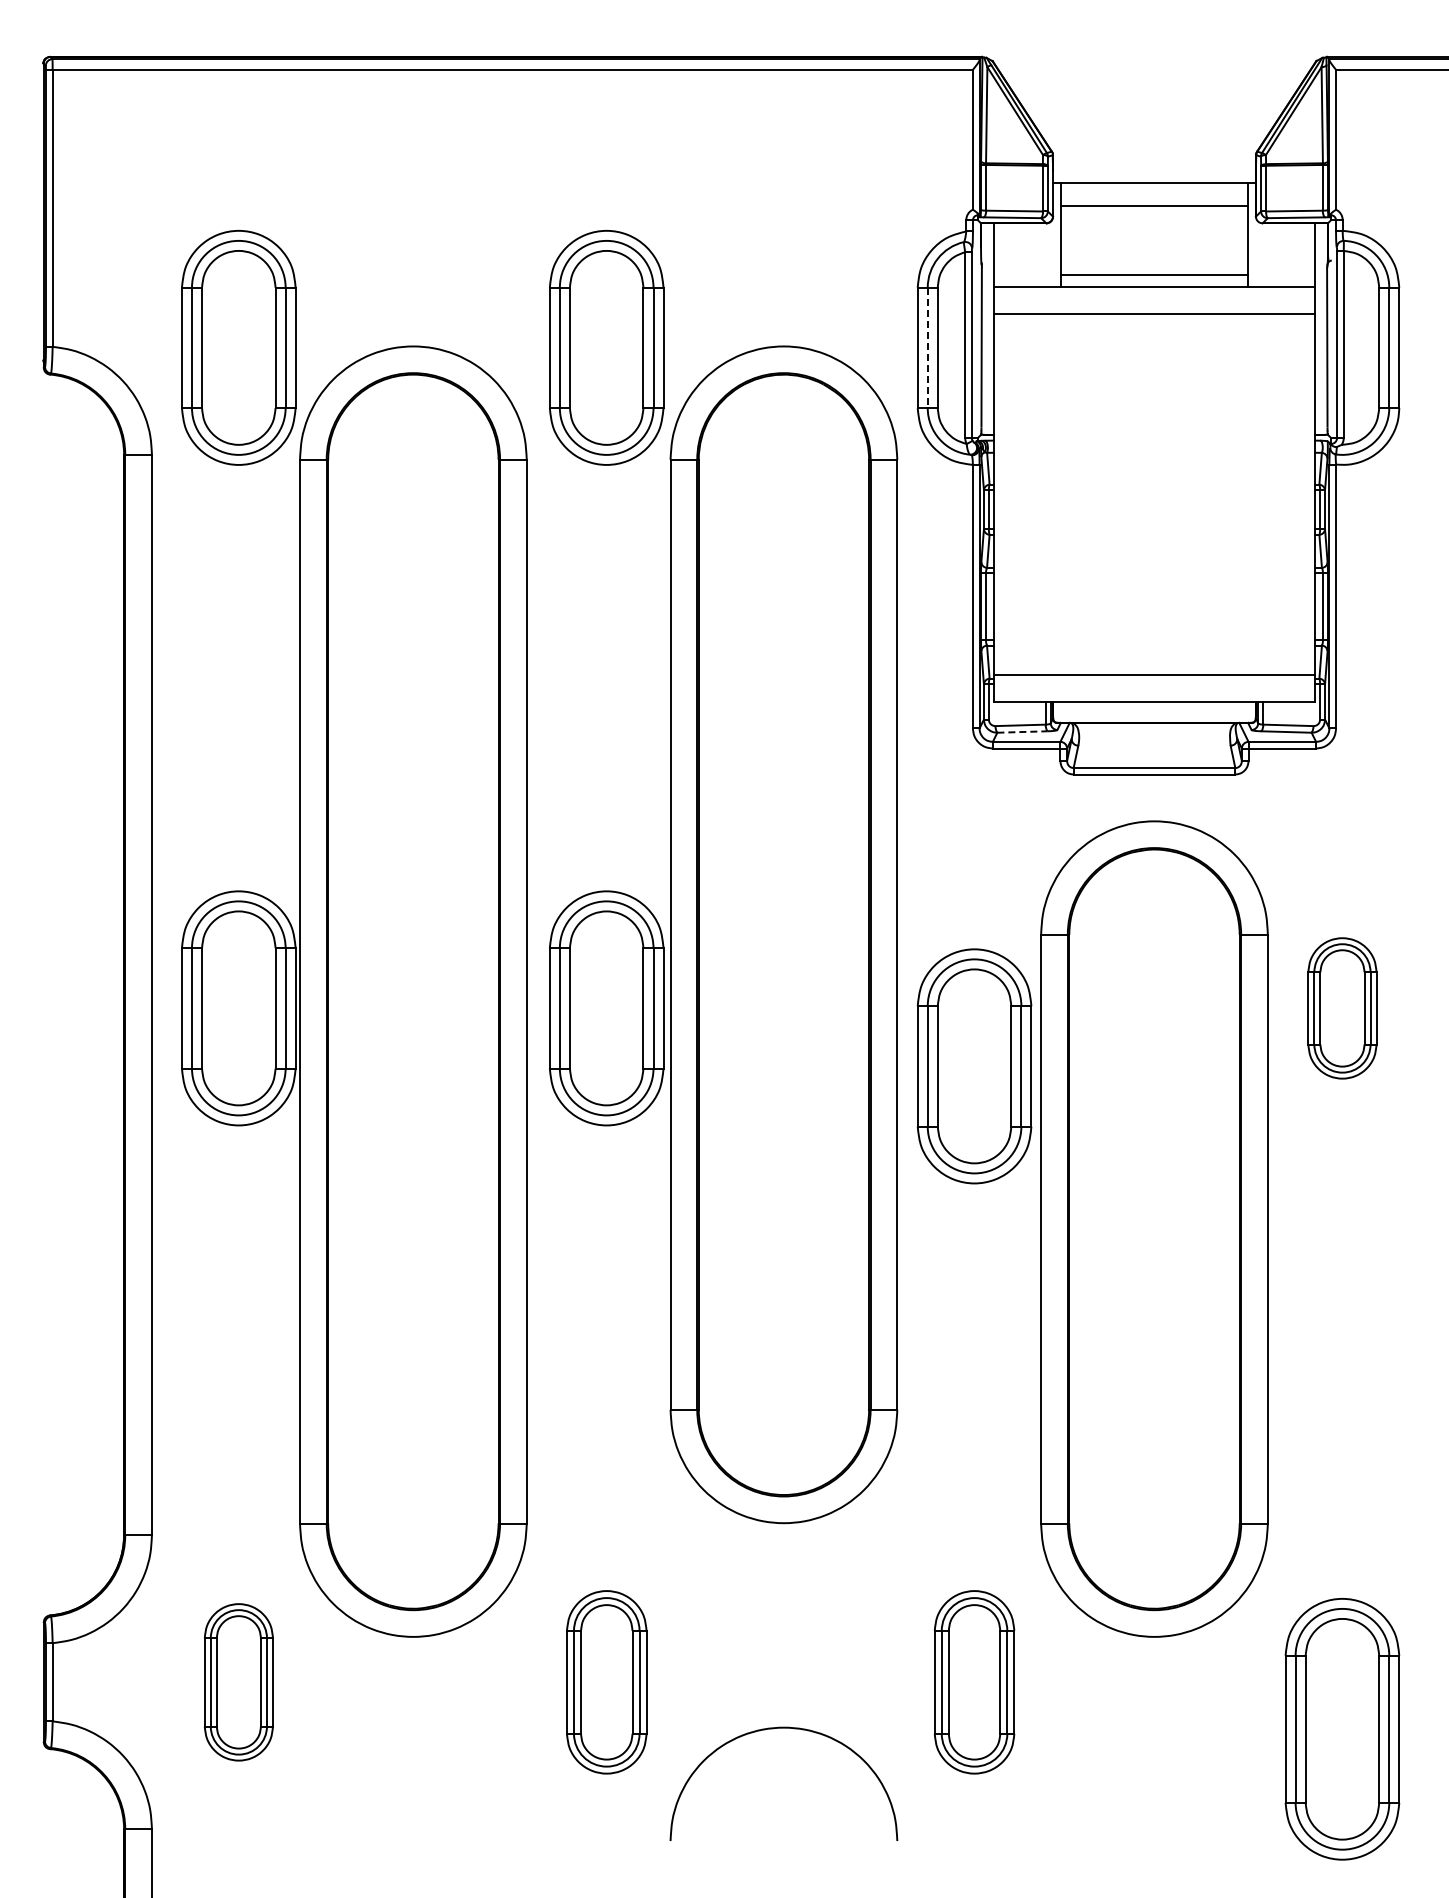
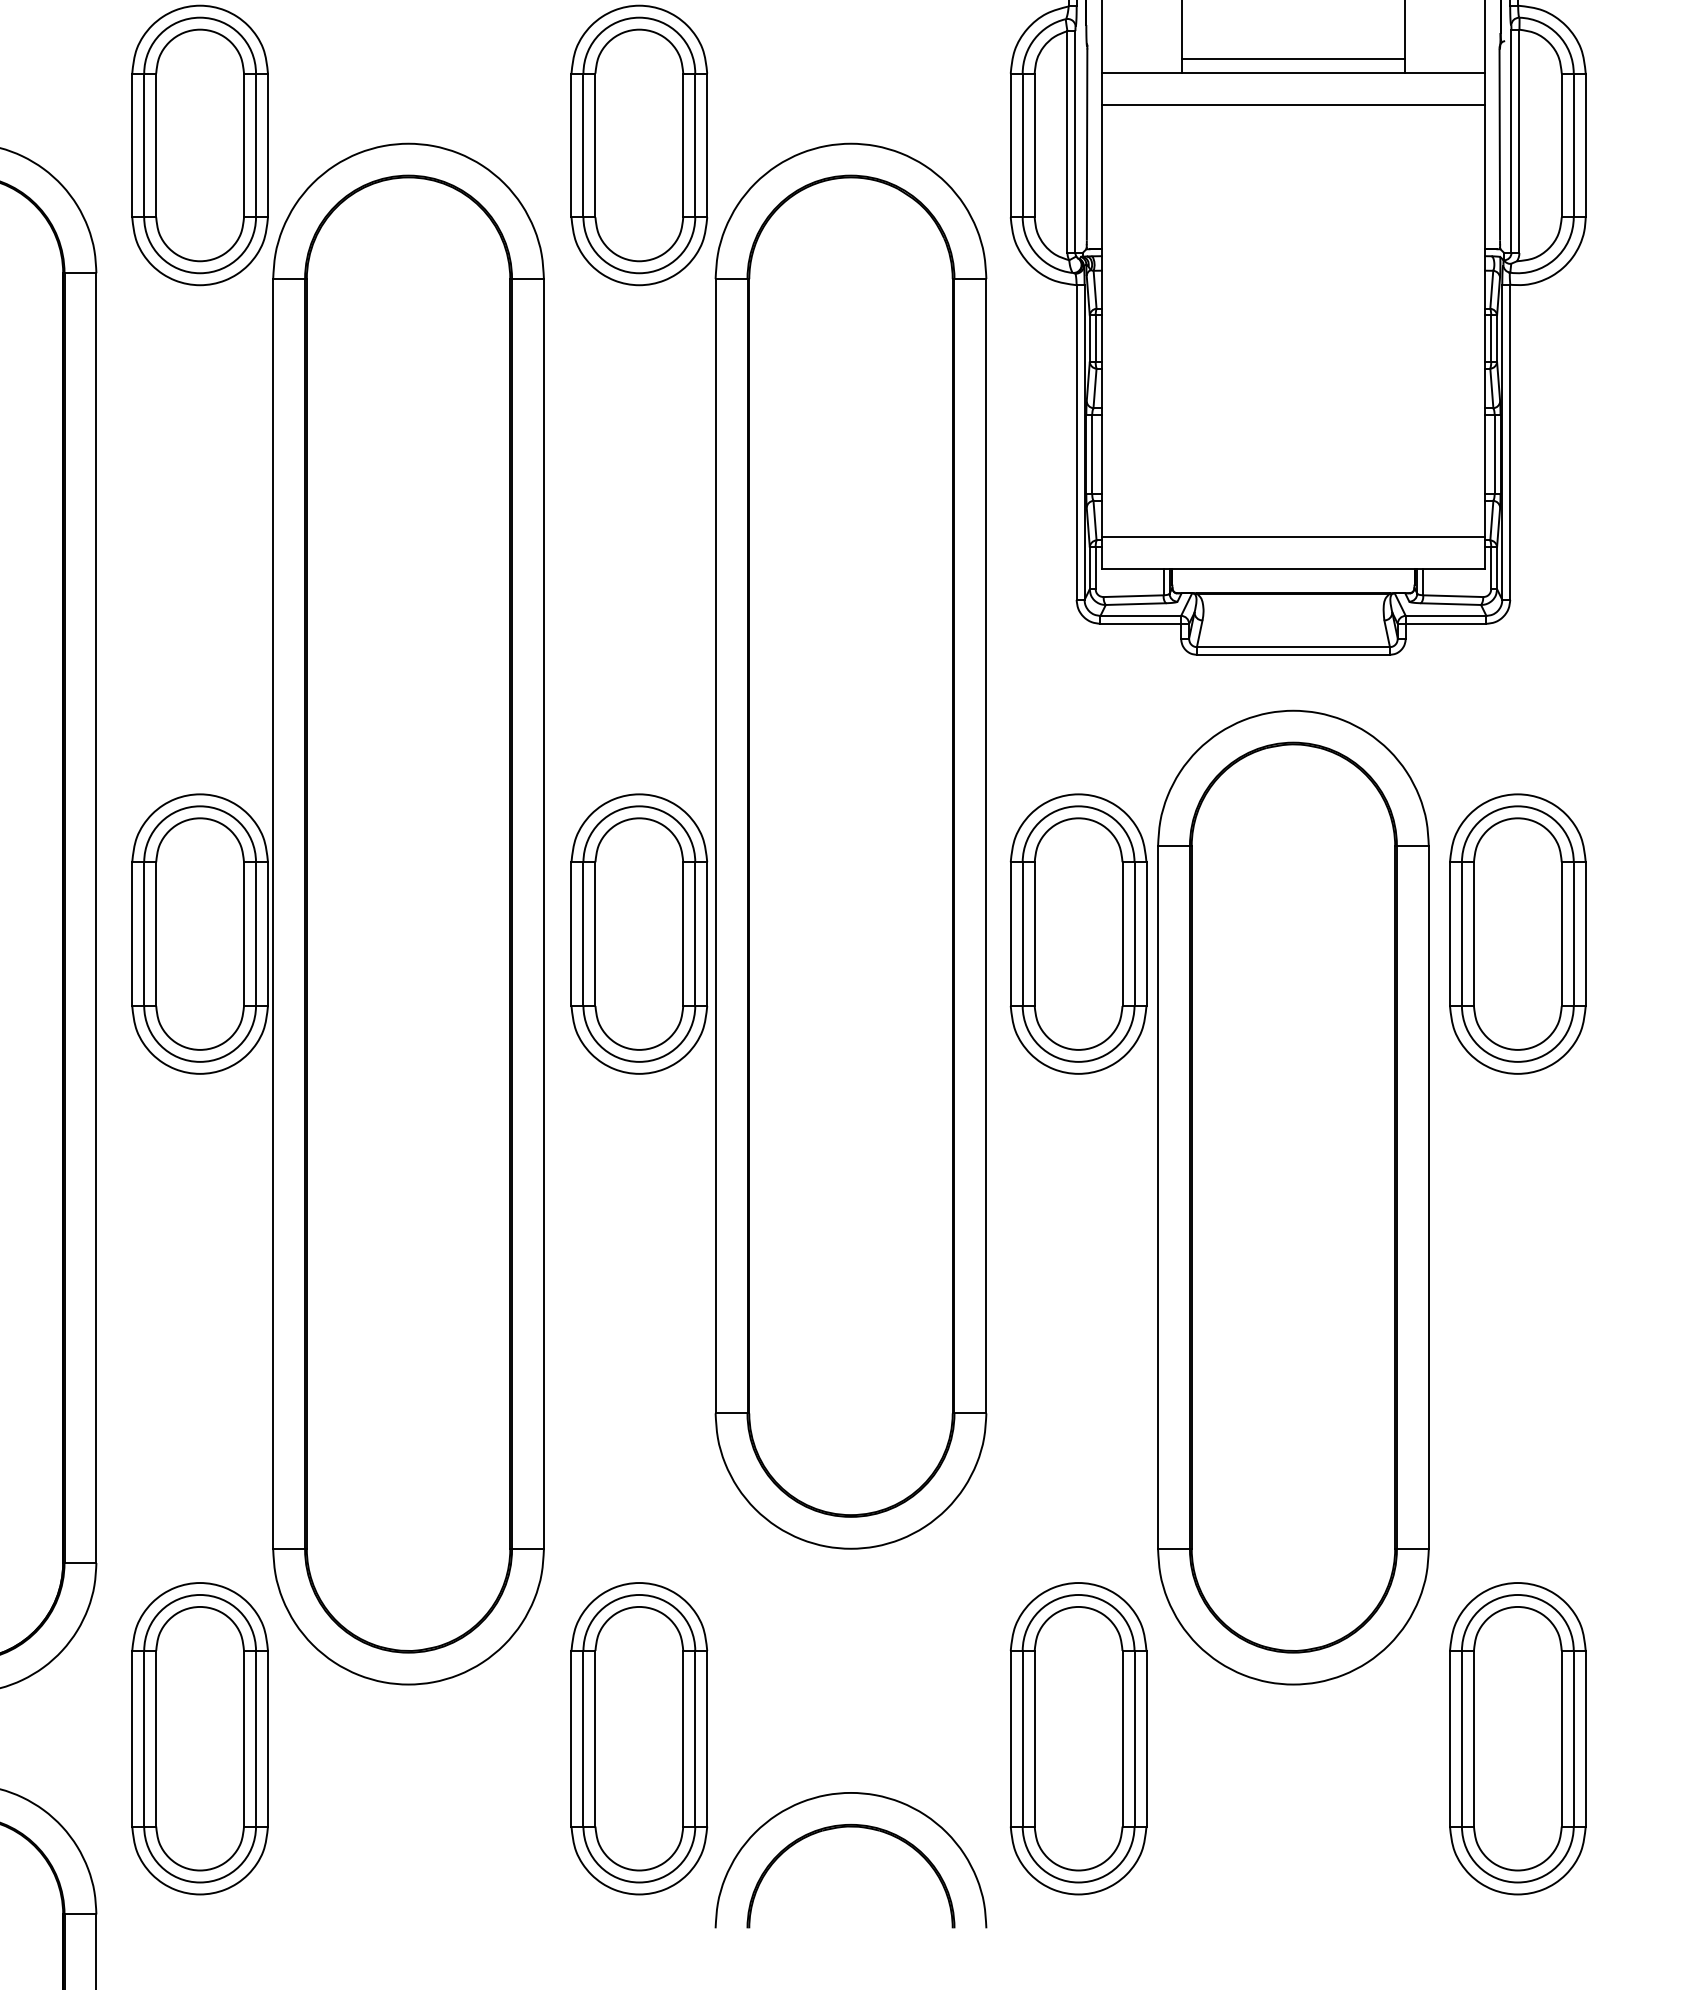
line: (927, 348) -> (1022, 146), dashed -> solid
line: (1022, 732) -> (1135, 604), dashed -> solid
part: (1342, 1008) -> (1517, 934), size x1.67
part: (974, 1066) -> (1078, 934), moved
part: (238, 1682) -> (199, 1738), size x1.67
part: (606, 1682) -> (639, 1738), size x1.43
part: (974, 1682) -> (1078, 1738), size x1.43
part: (1342, 1729) -> (1517, 1738), moved
part: (776, 1757) -> (842, 1828), added

